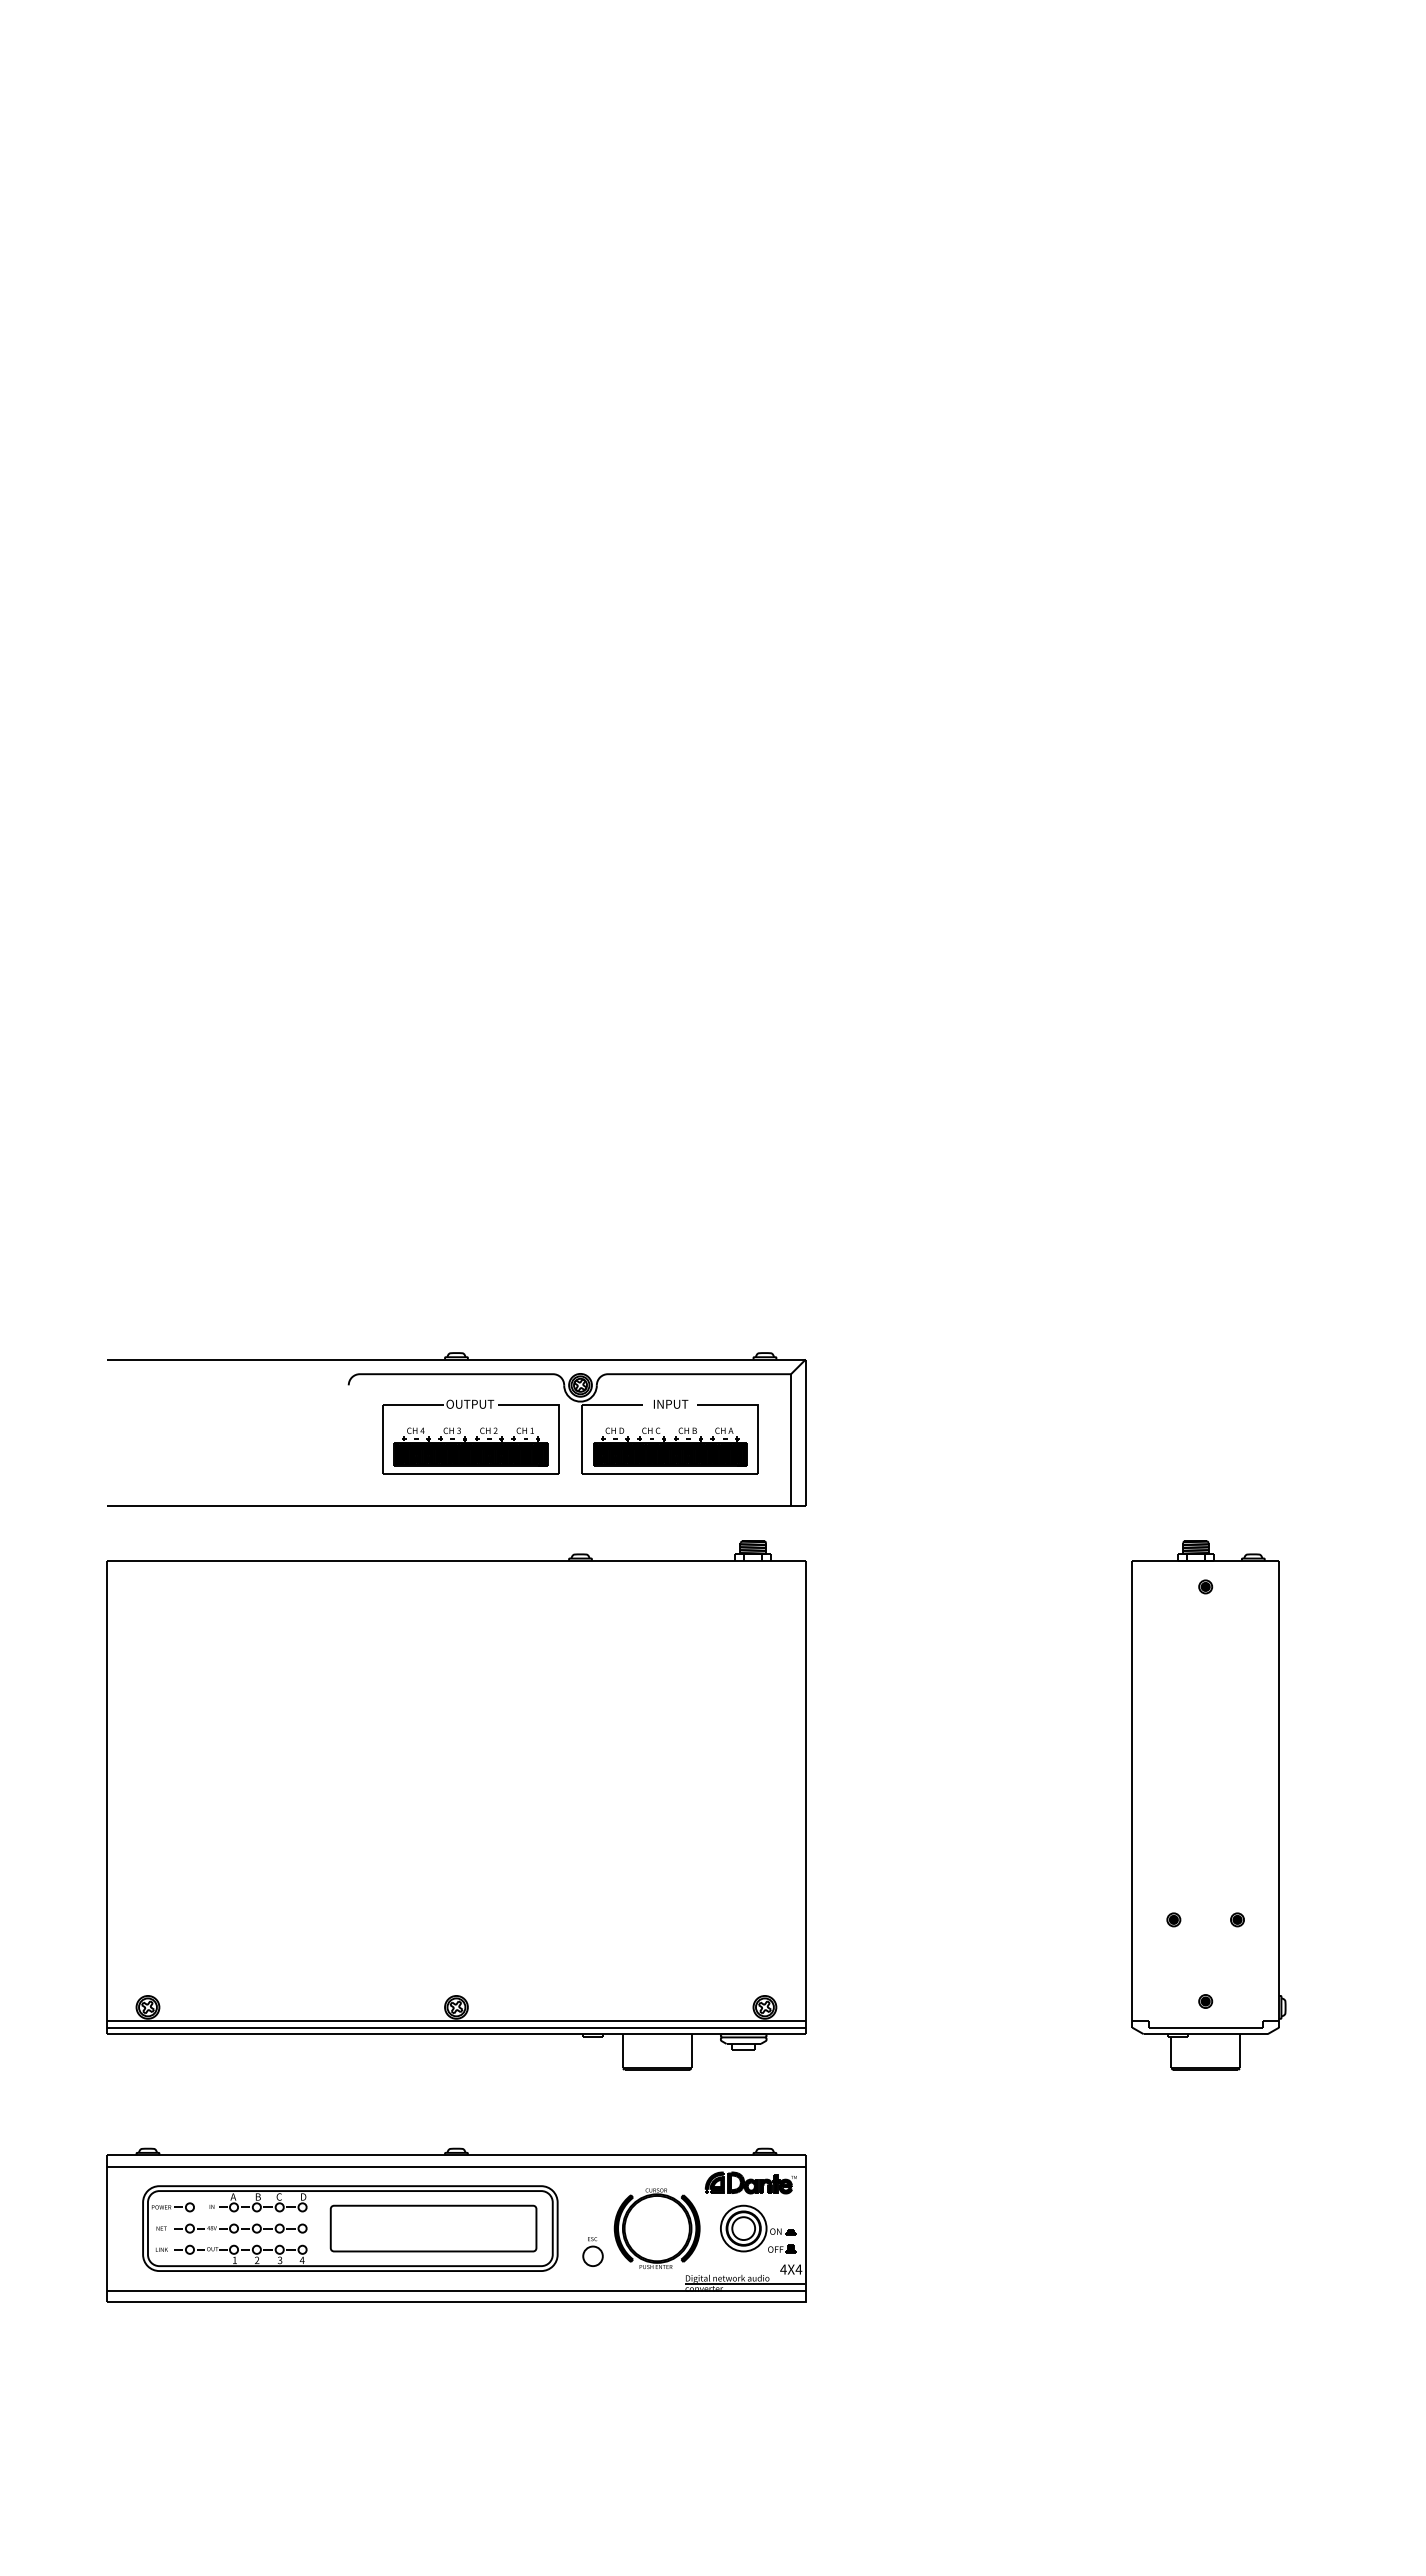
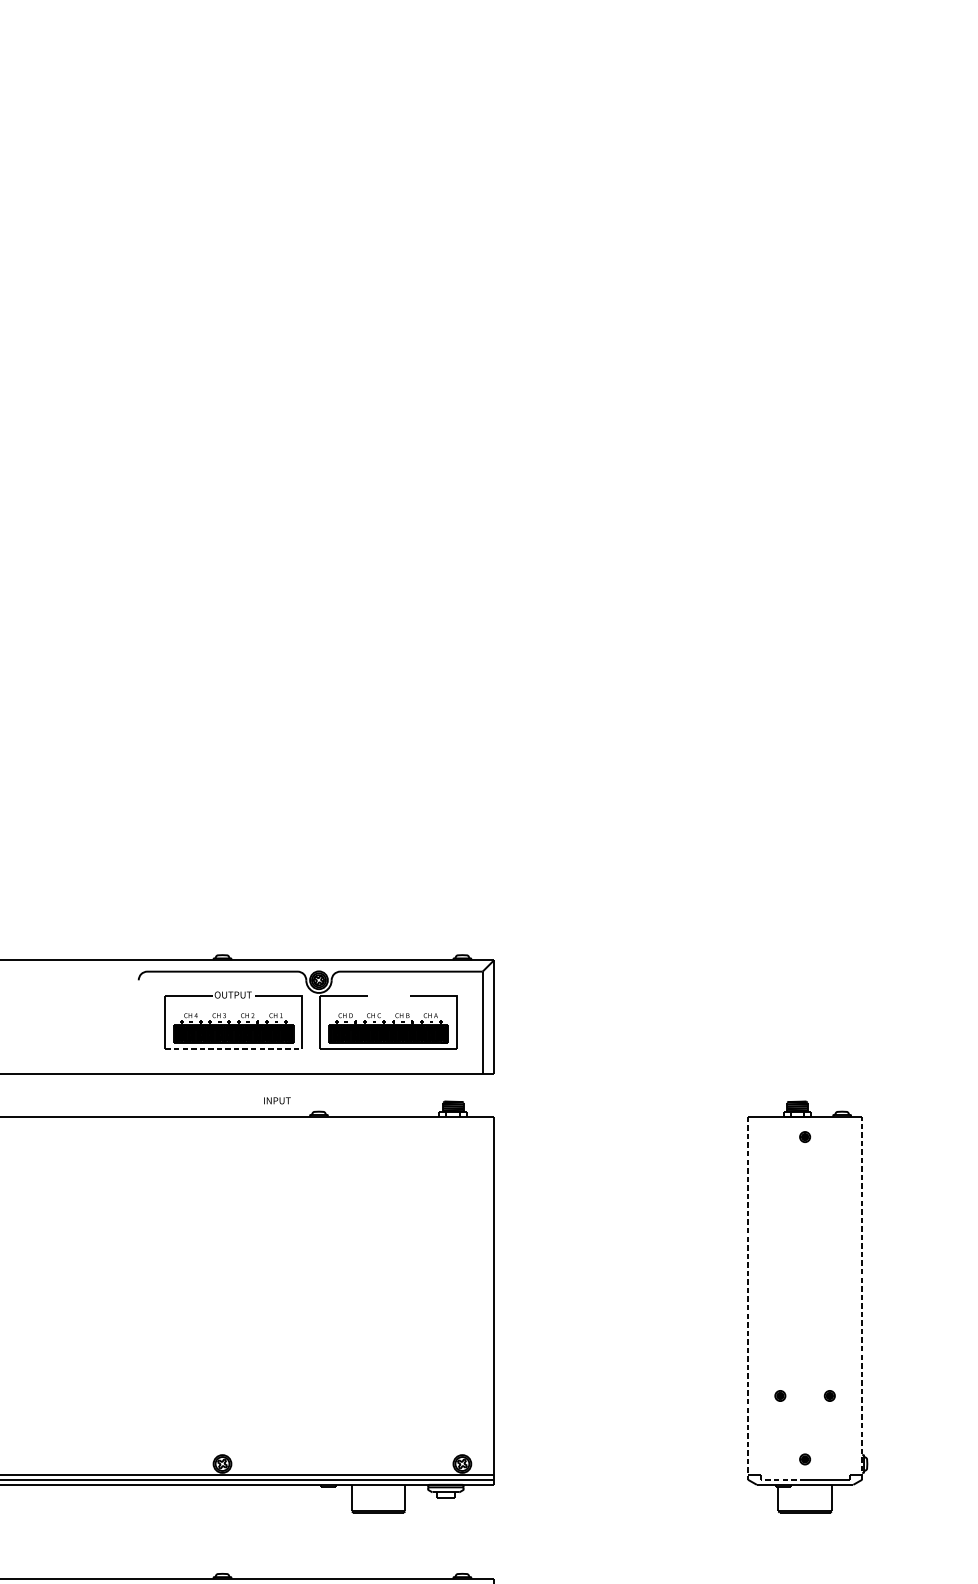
text: (670, 1403) -> (276, 1100), moved
line: (471, 1473) -> (234, 1048), solid -> dashed
line: (1279, 1793) -> (862, 1297), solid -> dashed
line: (1132, 1794) -> (748, 1298), solid -> dashed
line: (1177, 2027) -> (783, 1479), solid -> dashed

